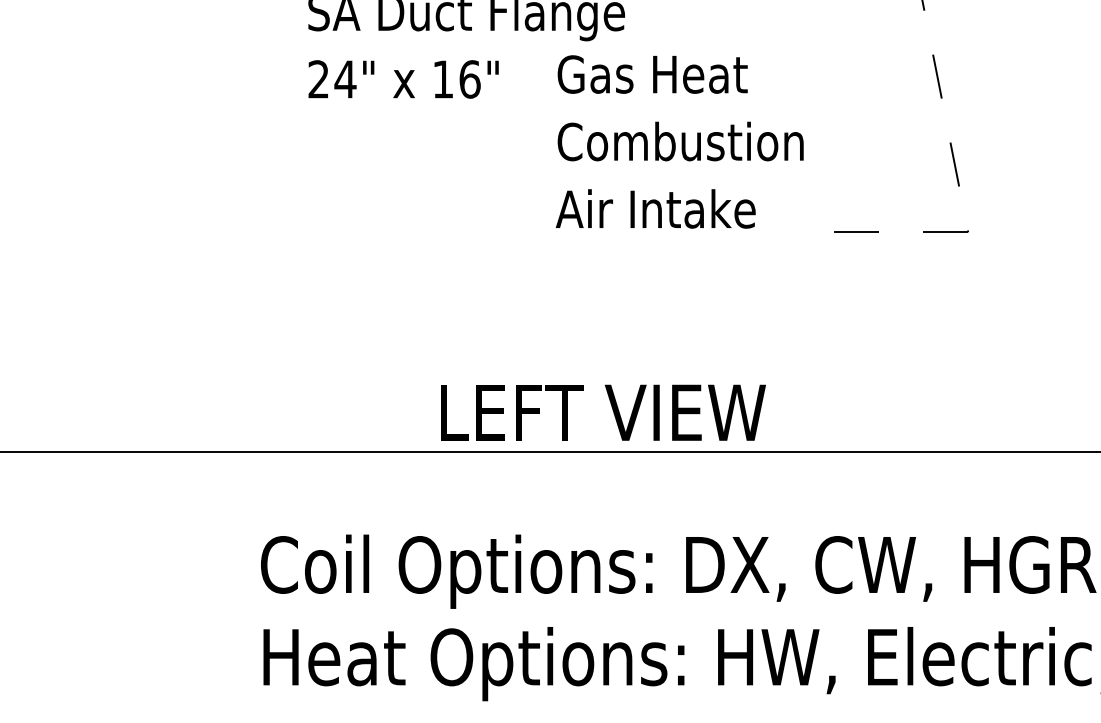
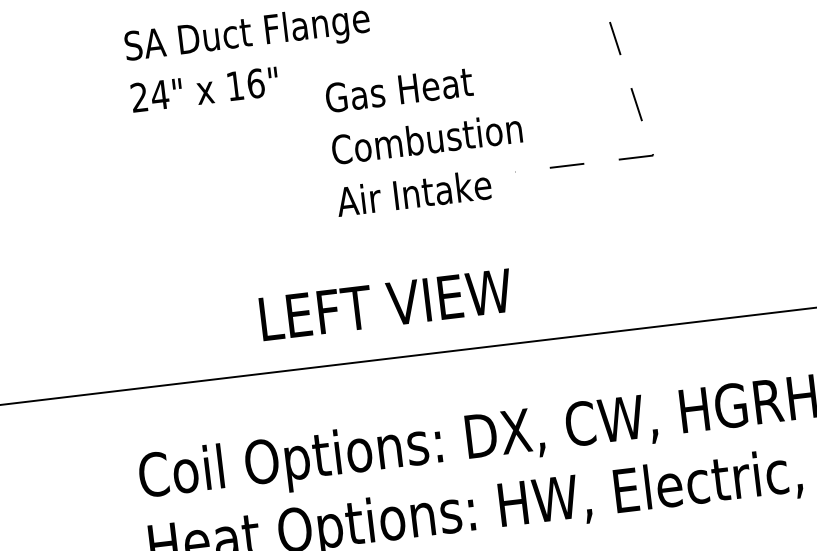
text: (679, 141) -> (425, 139), moved
text: (603, 412) -> (386, 304), moved

